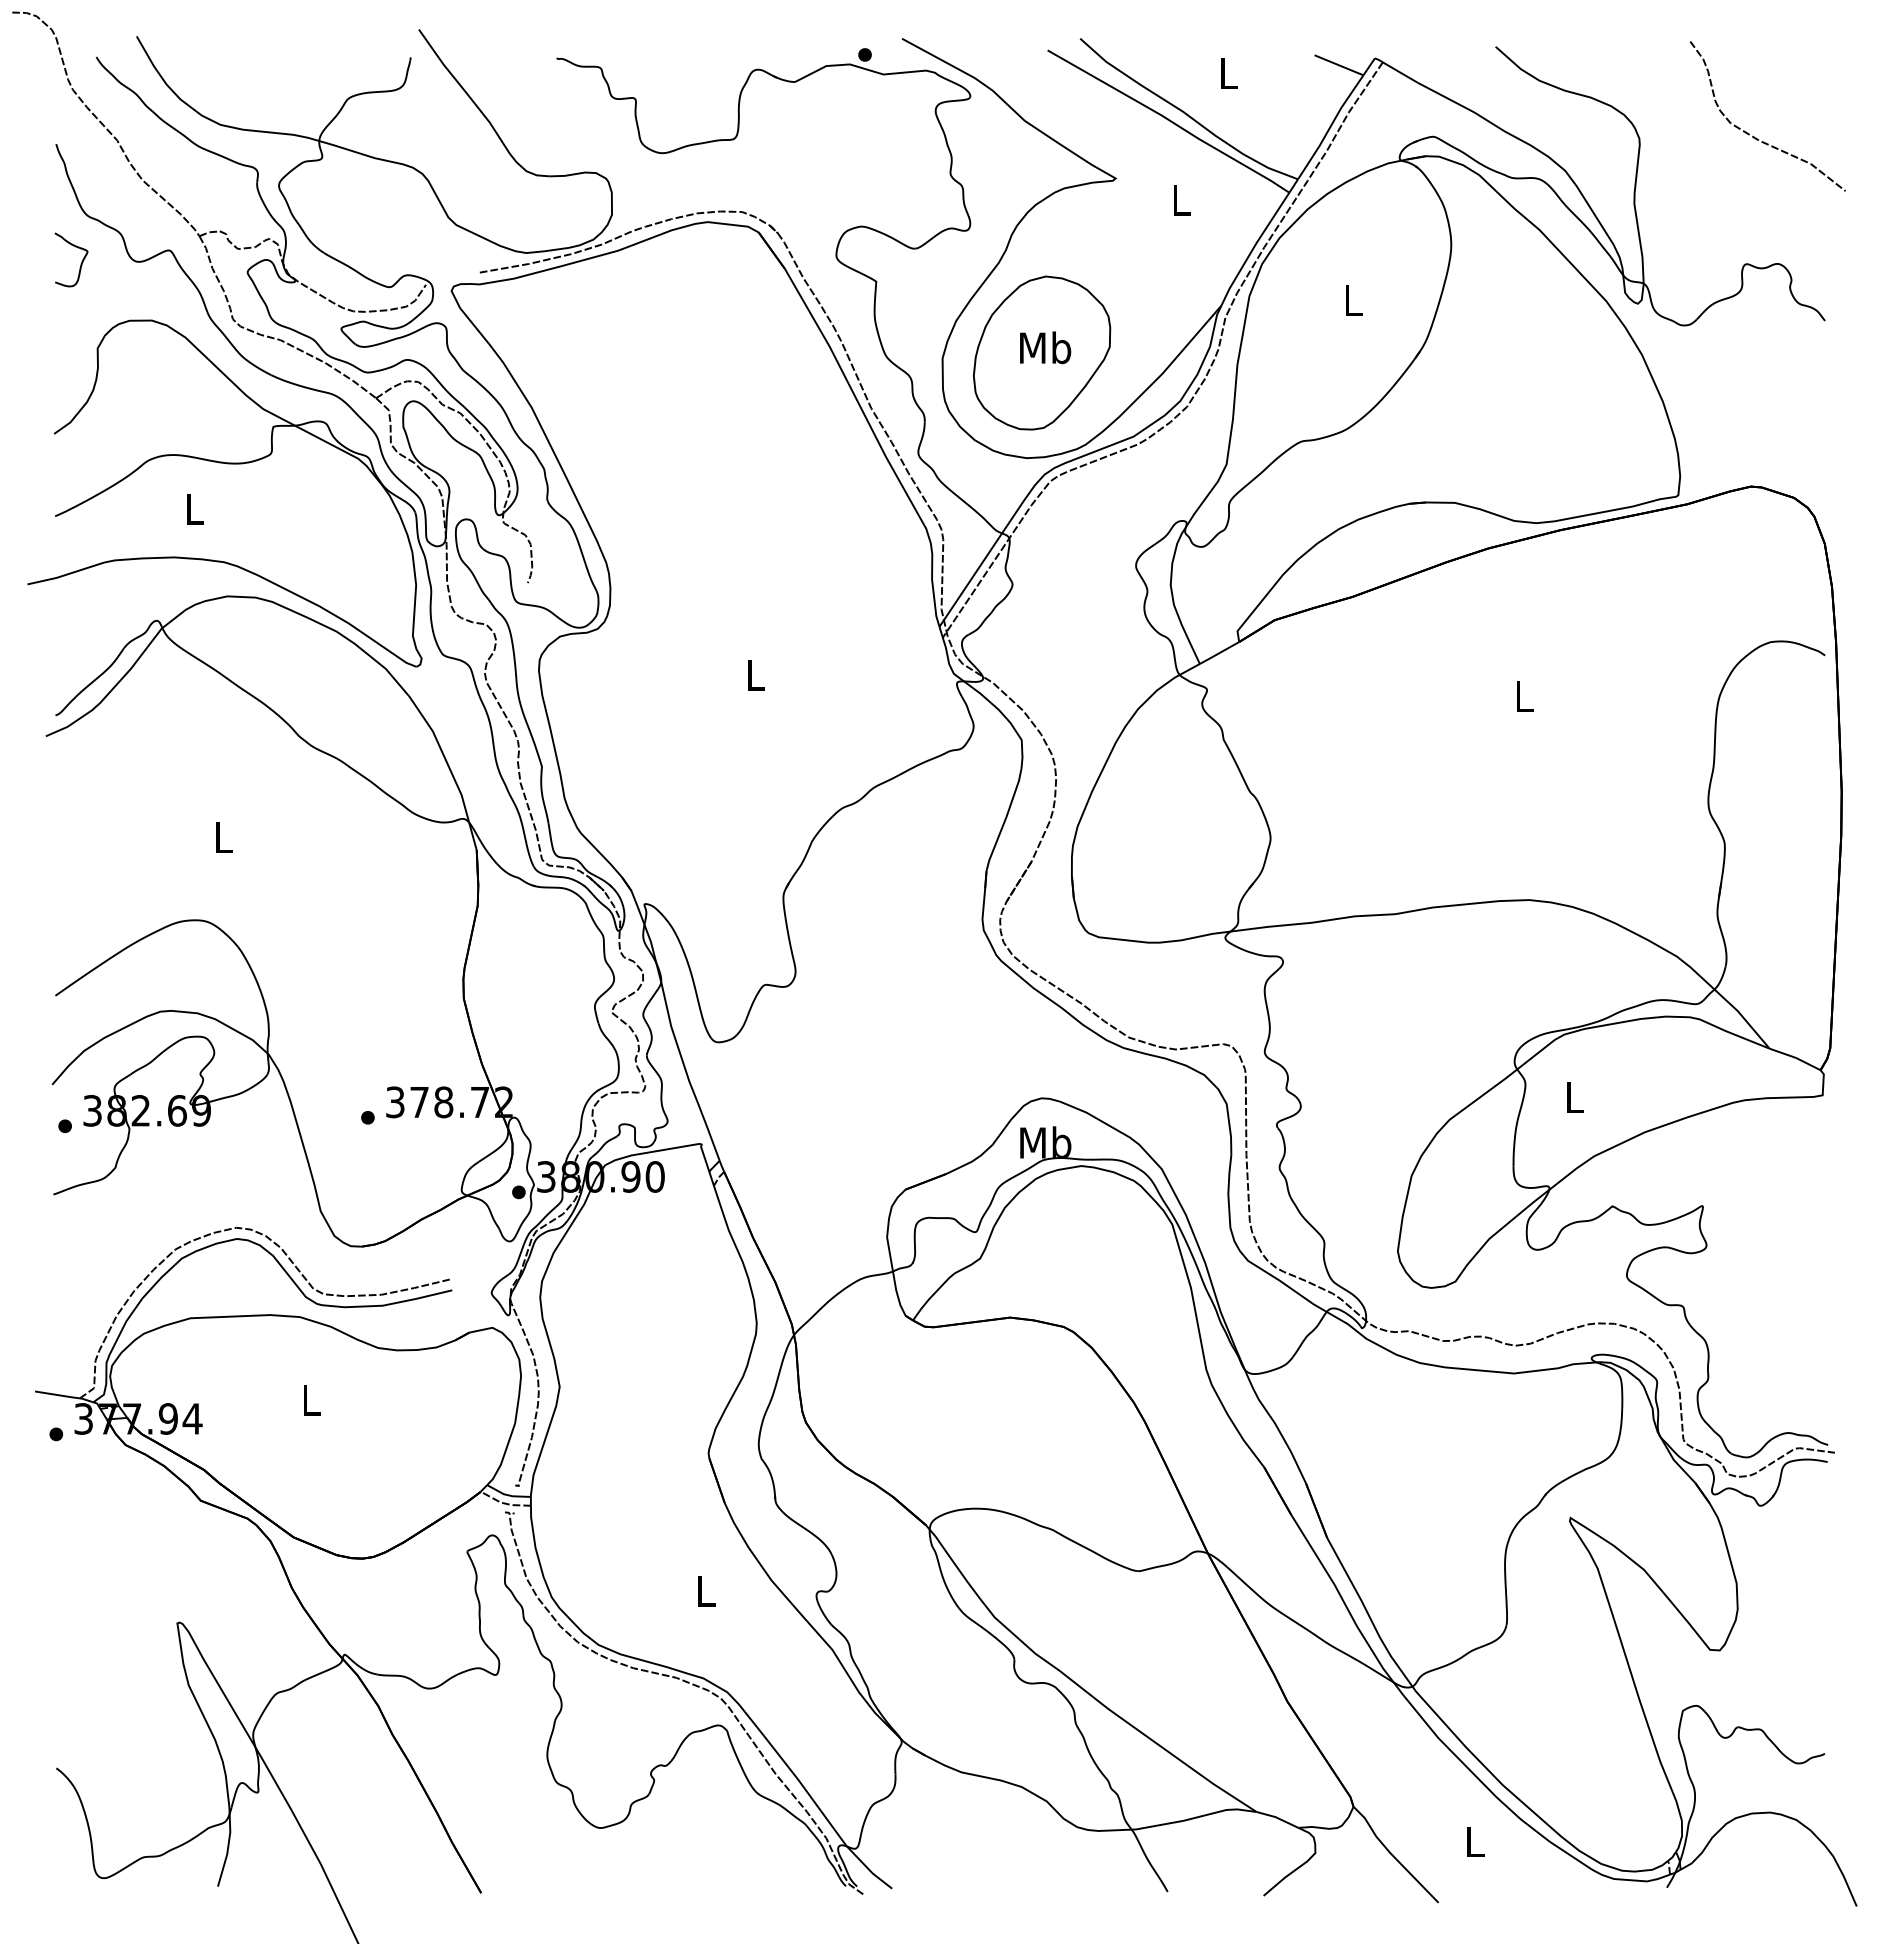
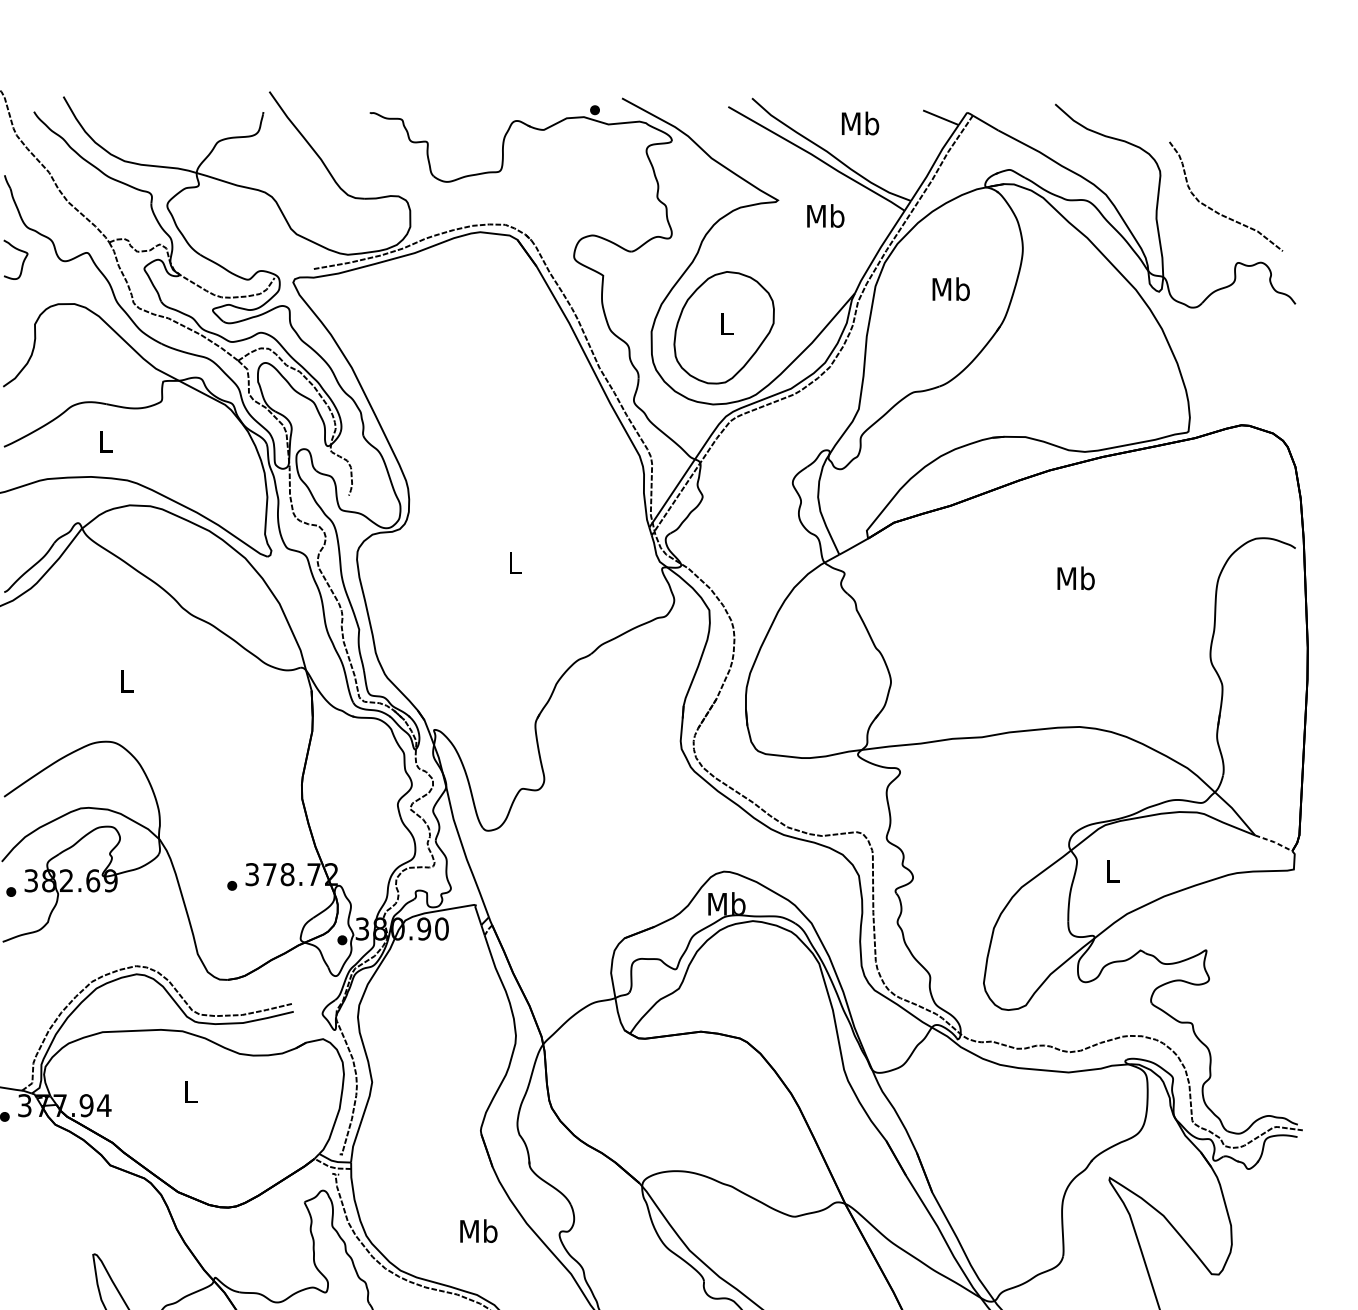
text: (1228, 72) -> (860, 123), L -> Mb
curve: (1756, 137) -> (1217, 212), moved
text: (1180, 199) -> (825, 215), L -> Mb
text: (1352, 299) -> (950, 288), L -> Mb
text: (1045, 347) -> (726, 323), Mb -> L
text: (1523, 696) -> (1075, 578), L -> Mb
line: (1796, 1058) -> (1274, 842), solid -> dashed
text: (705, 1590) -> (478, 1230), L -> Mb

